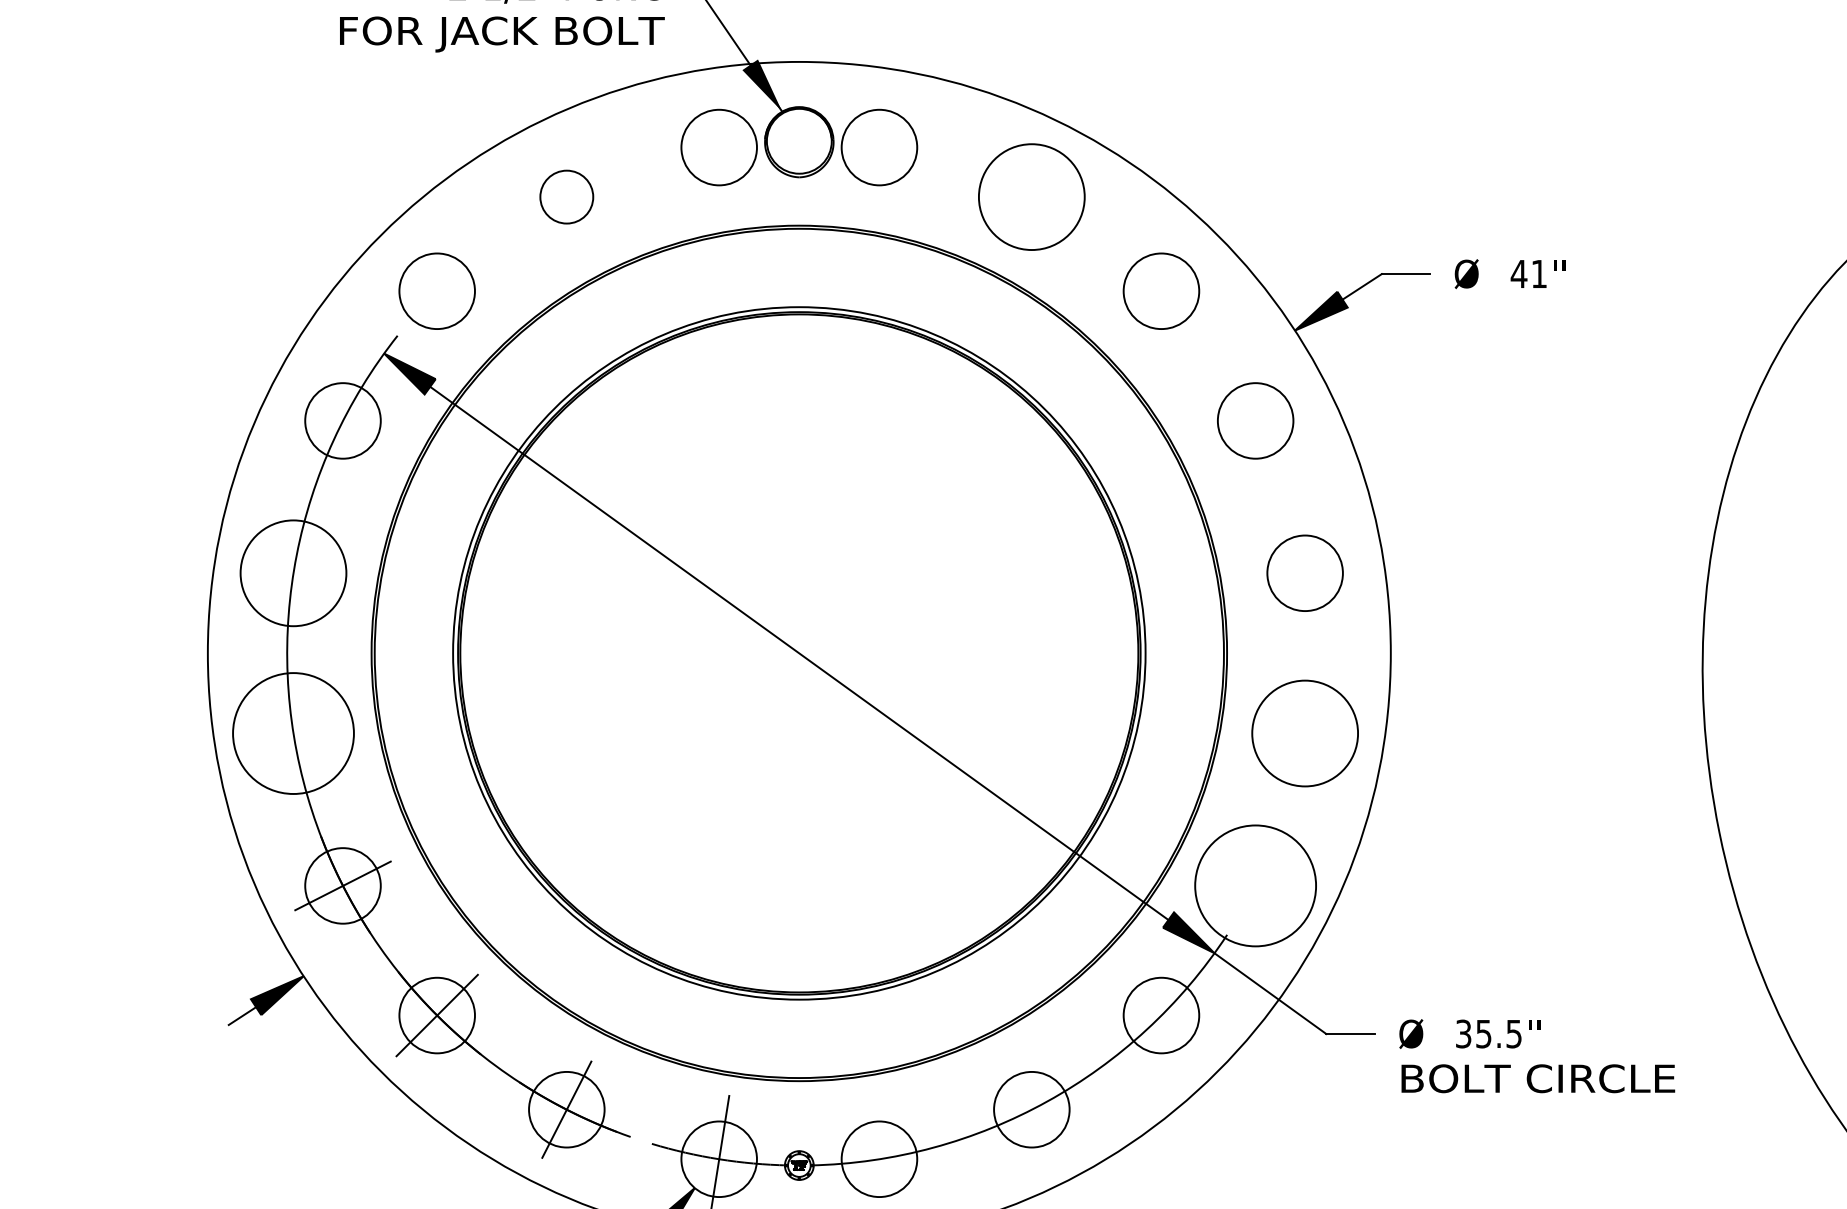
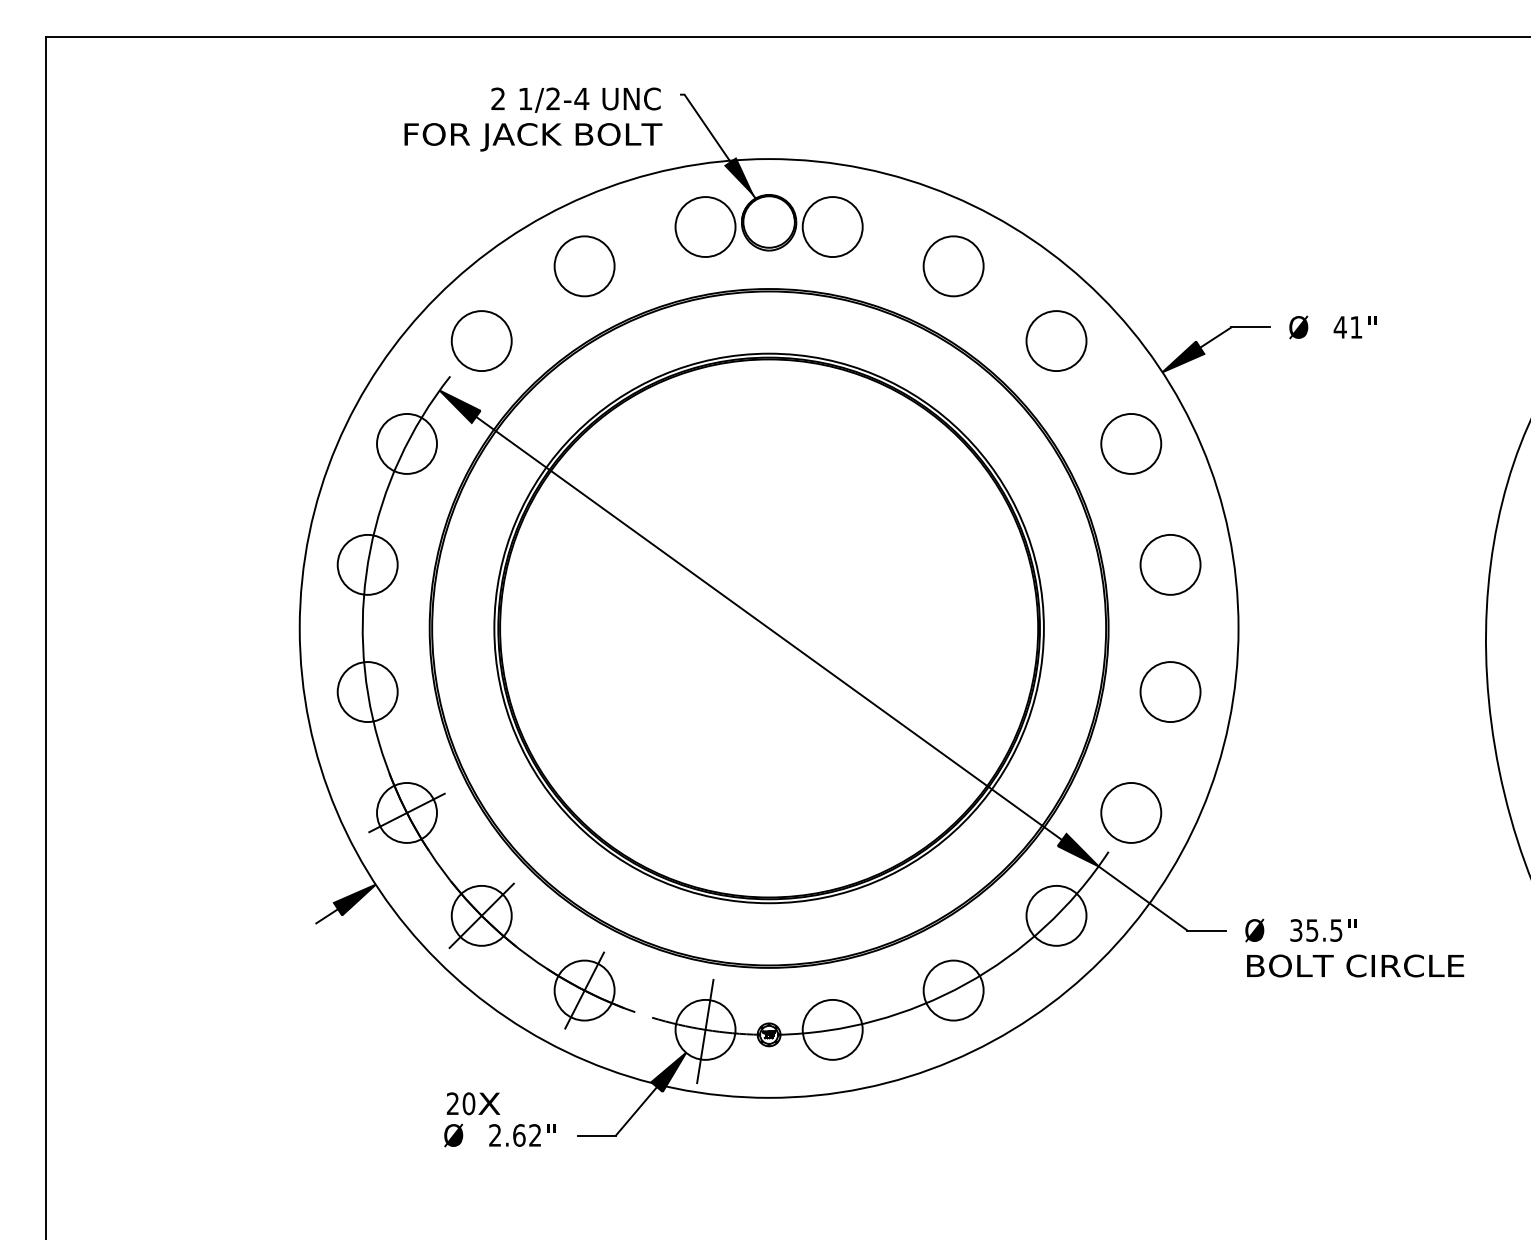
circle: (566, 197) -> (584, 266), size x1.43
circle: (1031, 197) -> (953, 266), size x0.71
circle: (293, 572) -> (367, 564), size x0.71
circle: (293, 734) -> (367, 692), size x0.62
circle: (1305, 734) -> (1170, 692), size x0.71
circle: (1255, 885) -> (1131, 812), size x0.62

